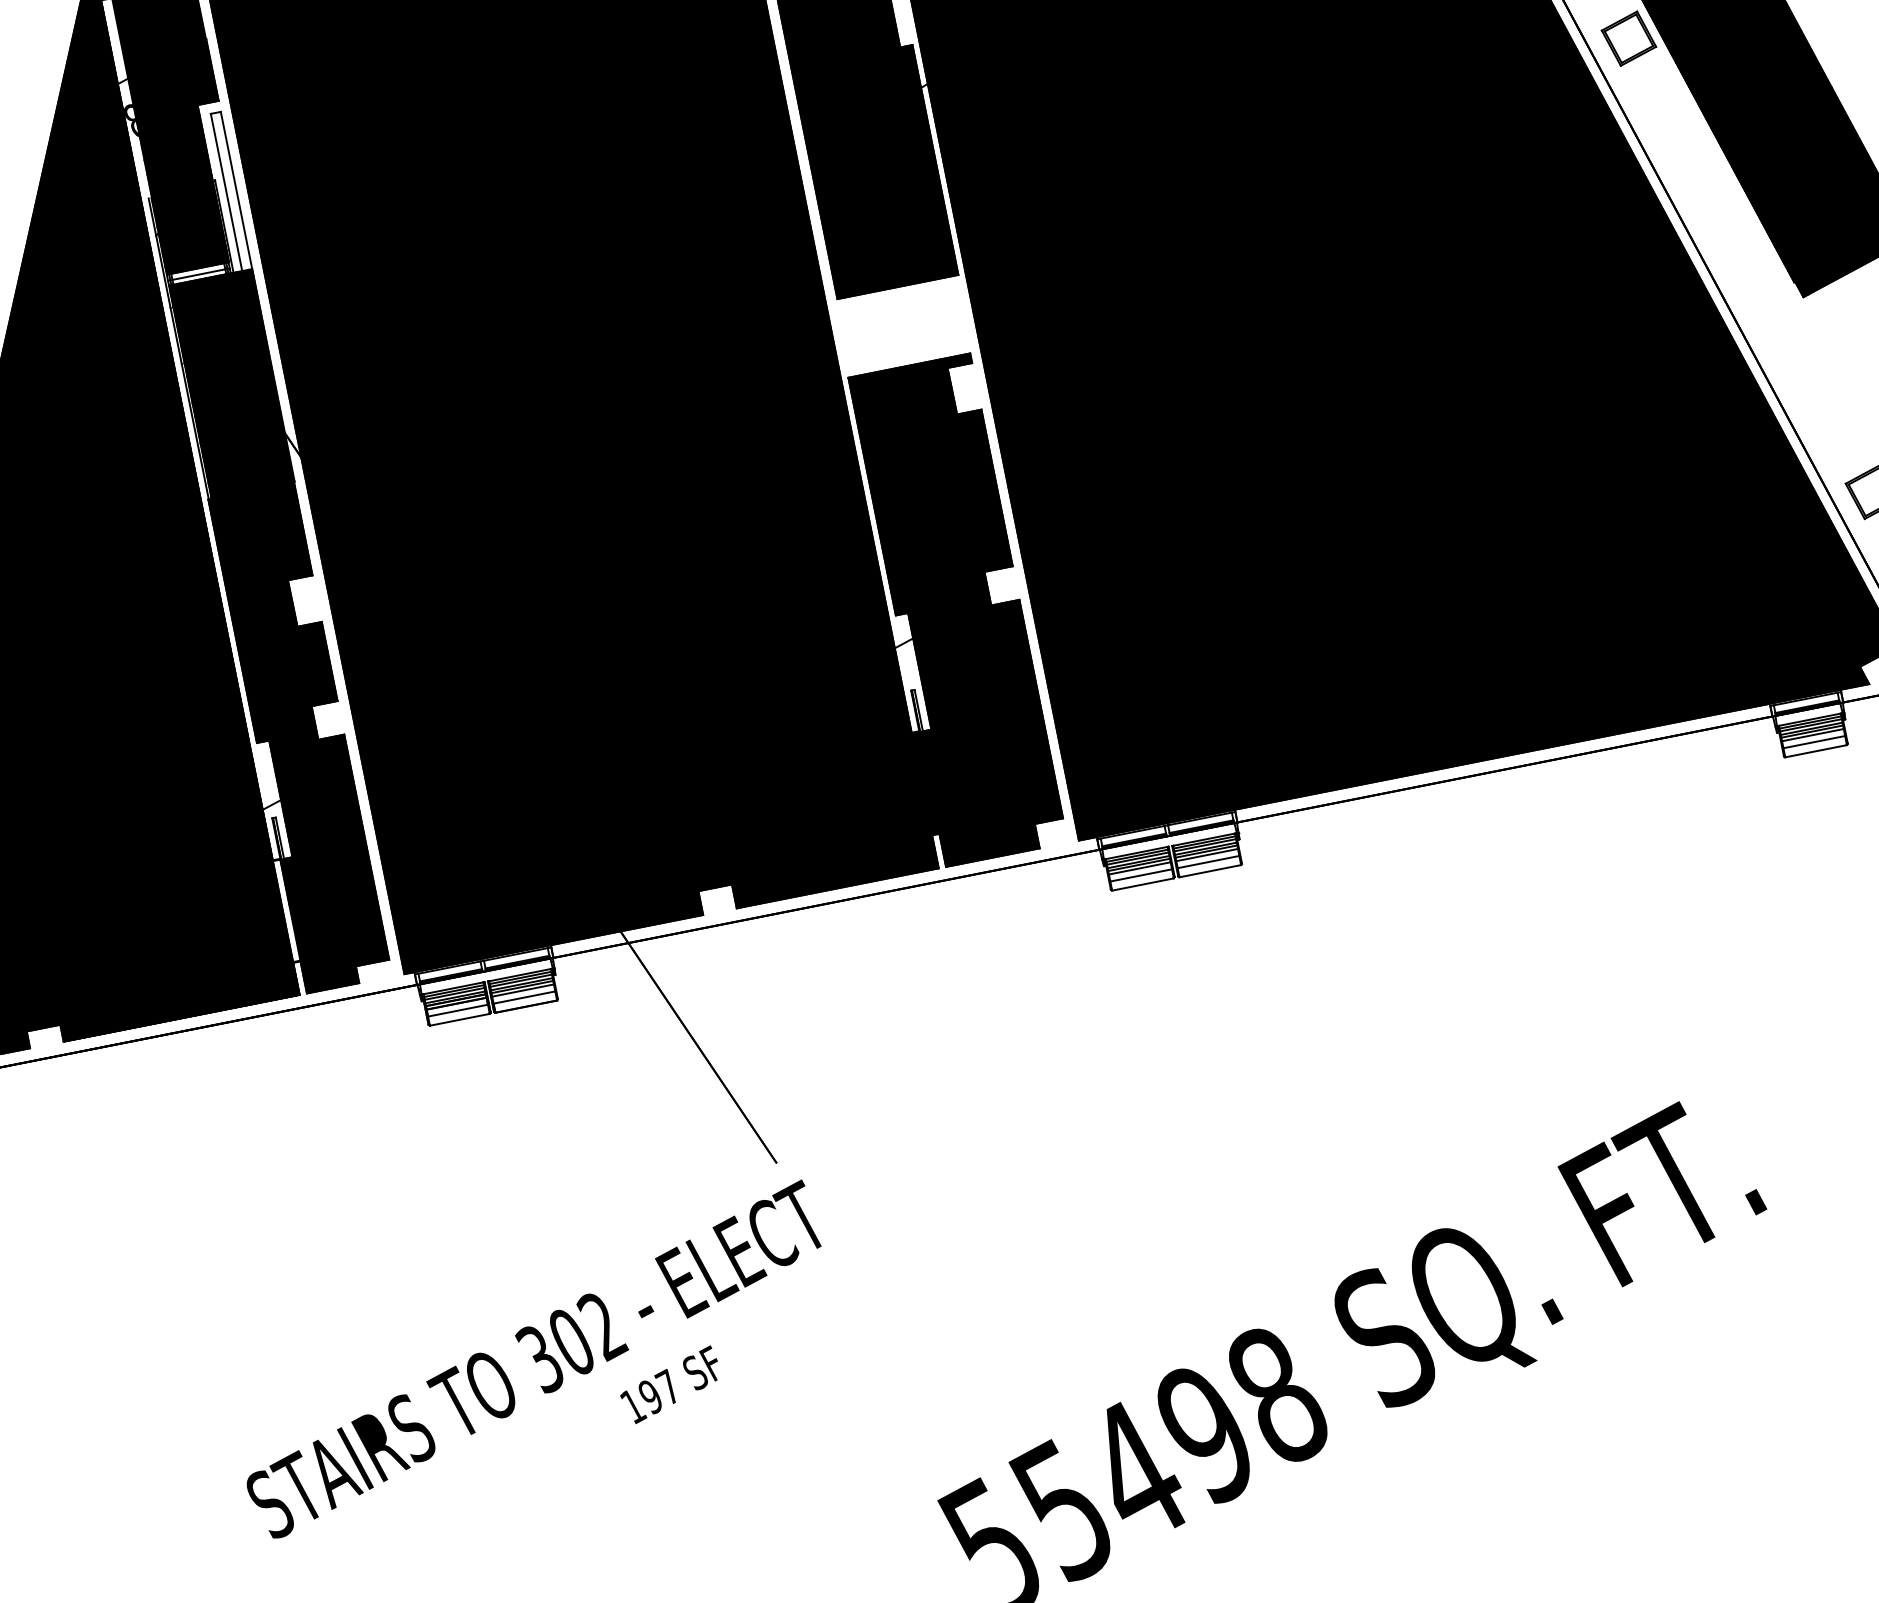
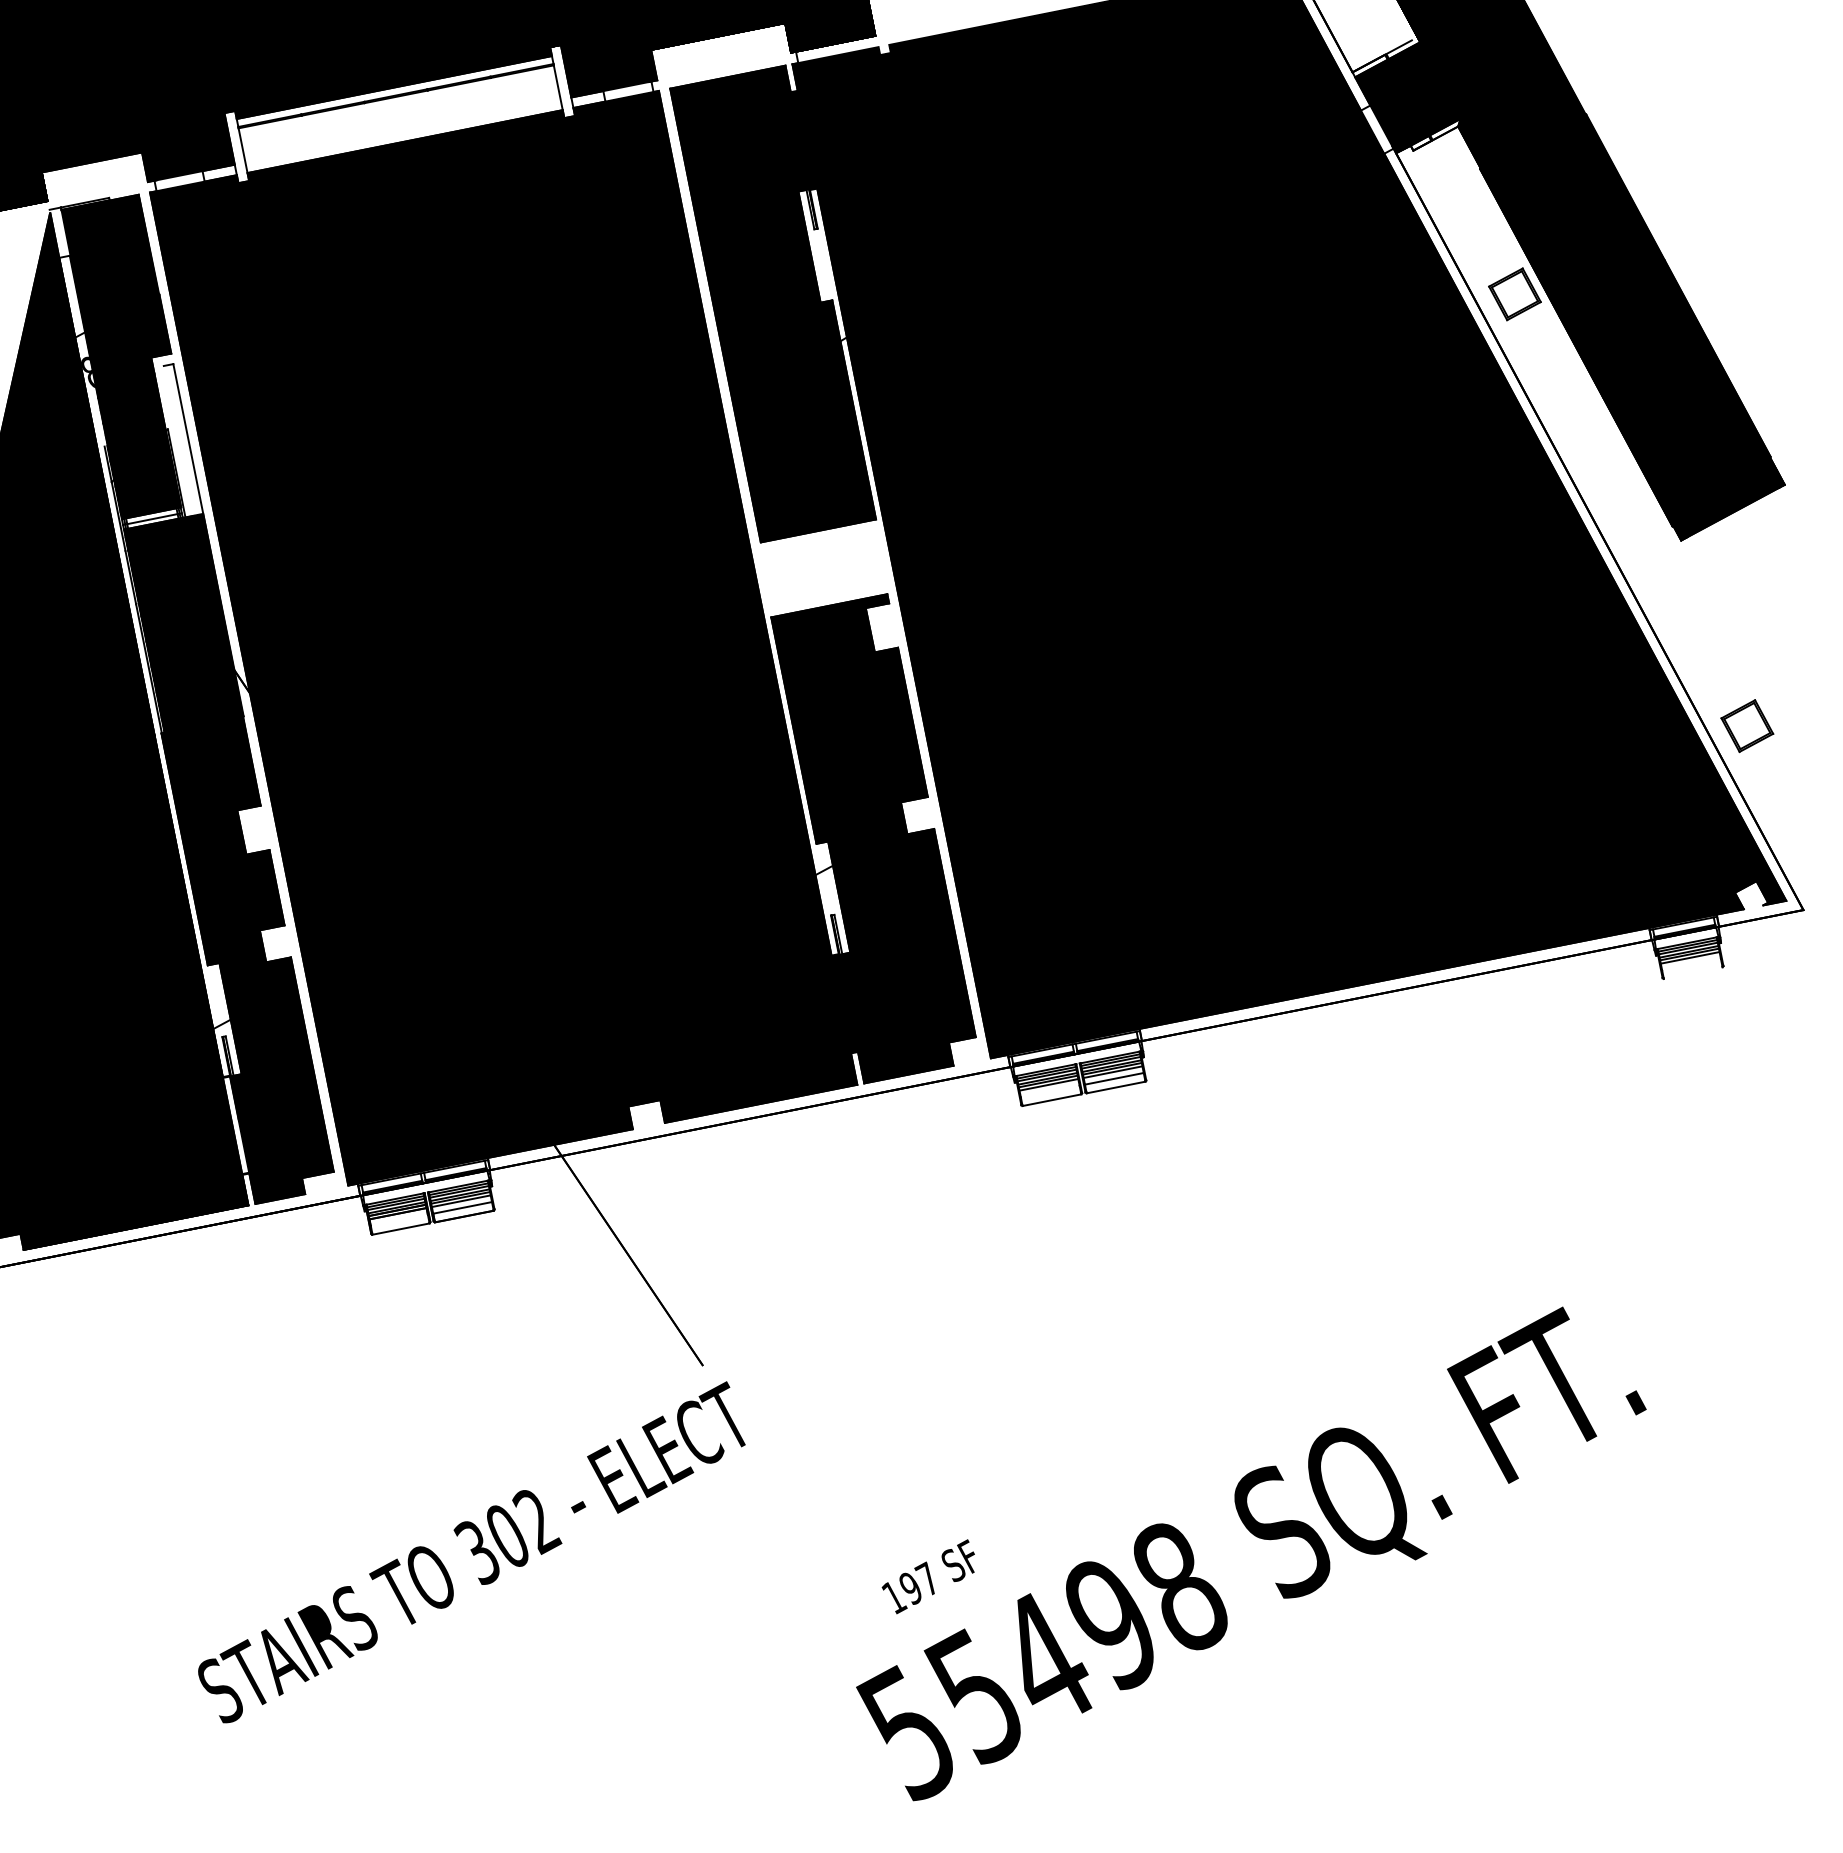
line: (226, 192) -> (178, 440), removed
line: (1814, 742) -> (1691, 964), removed
line: (1815, 751) -> (1692, 973), removed
line: (1140, 875) -> (1049, 1091), removed
line: (457, 1010) -> (398, 1220), removed
text: (668, 1384) -> (927, 1576), moved

